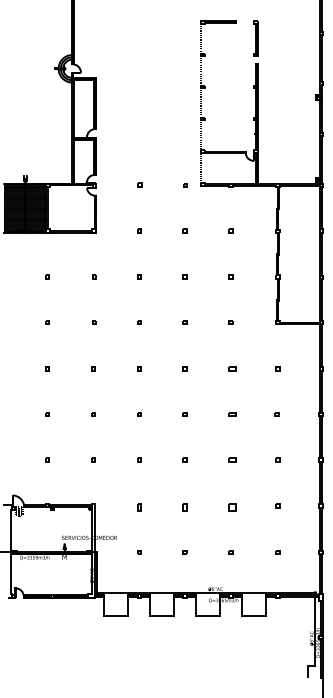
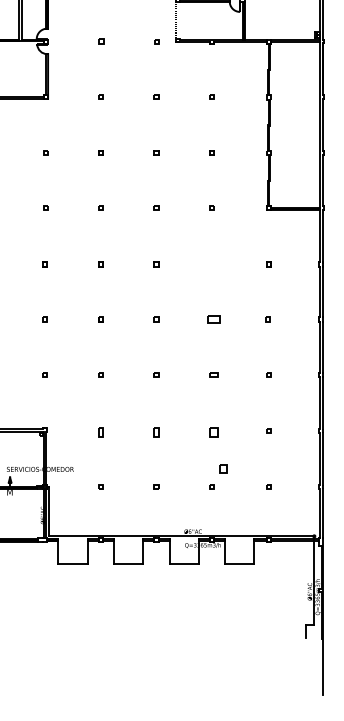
part: (232, 368) -> (213, 263), removed
part: (232, 414) -> (213, 319), size x1.6
part: (240, 537) -> (223, 468), added

